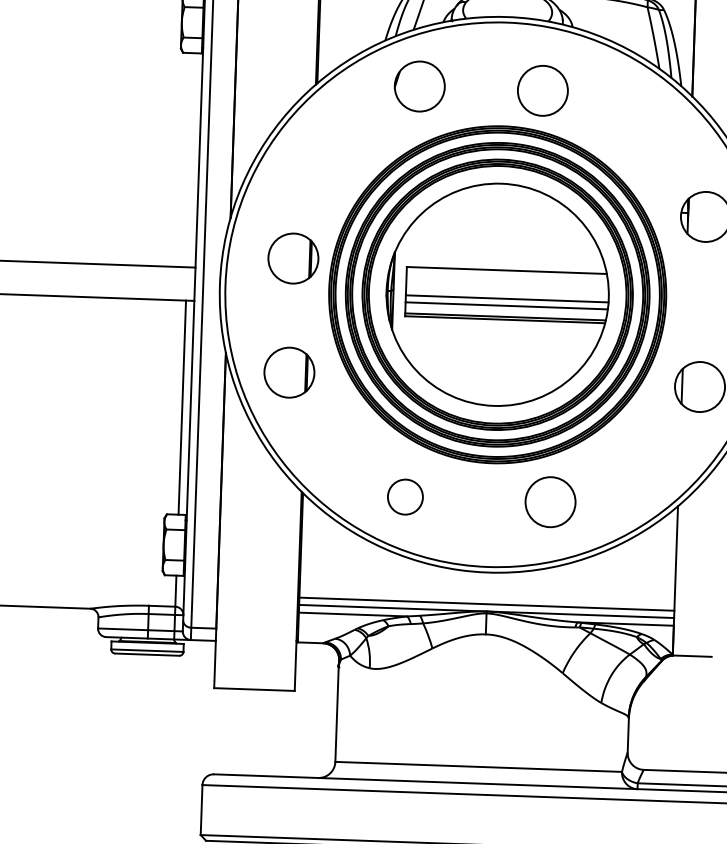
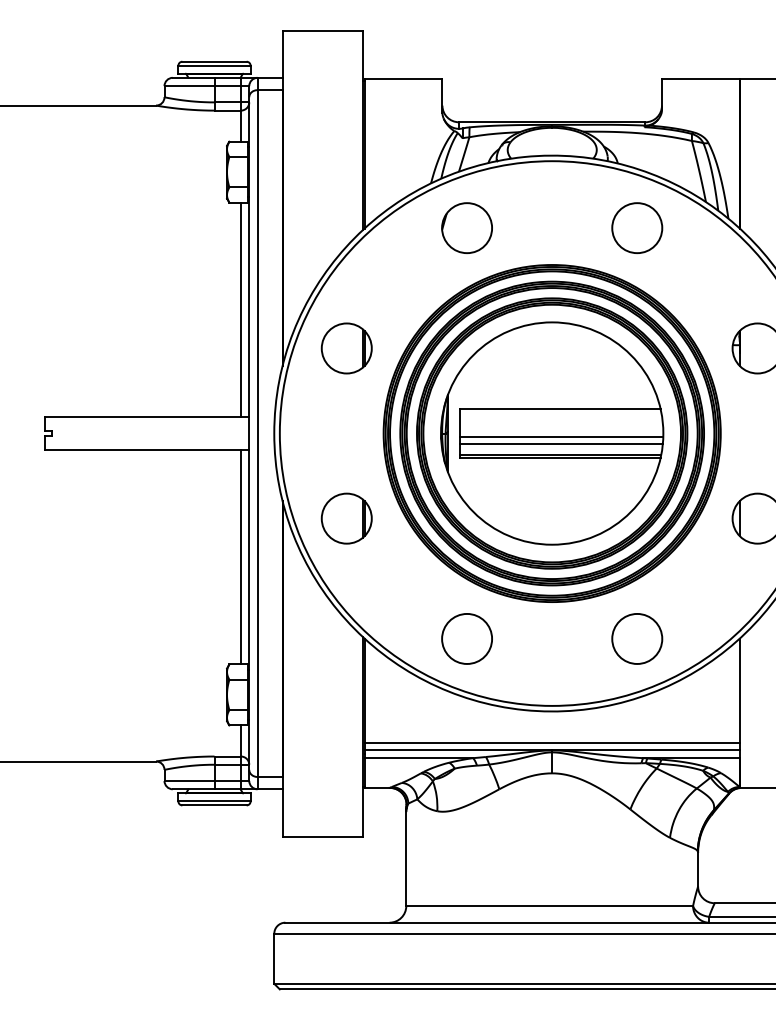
circle: (543, 90) -> (637, 227), moved
line: (190, 159) -> (240, 309), added
part: (293, 258) -> (346, 348), moved
circle: (404, 496) -> (466, 638), size x1.43
circle: (550, 501) -> (637, 638), moved

